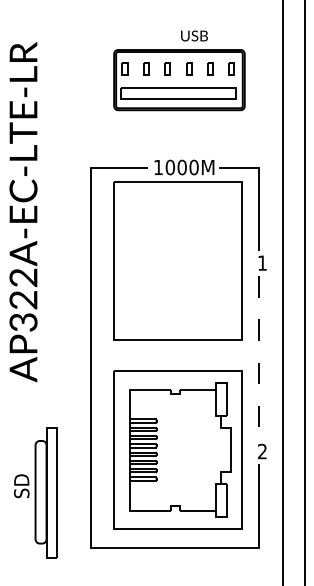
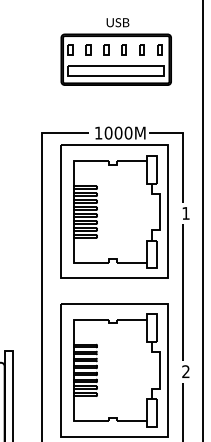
text: (194, 35) -> (117, 22), moved
part: (180, 261) -> (117, 212), added
line: (259, 358) -> (183, 293), dashed -> solid

